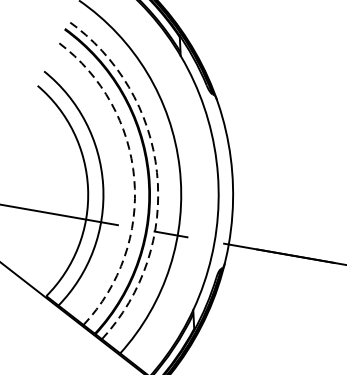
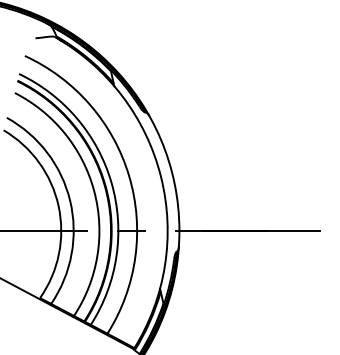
arc: (156, 172) -> (111, 183), dashed -> solid
arc: (134, 178) -> (94, 191), dashed -> solid

